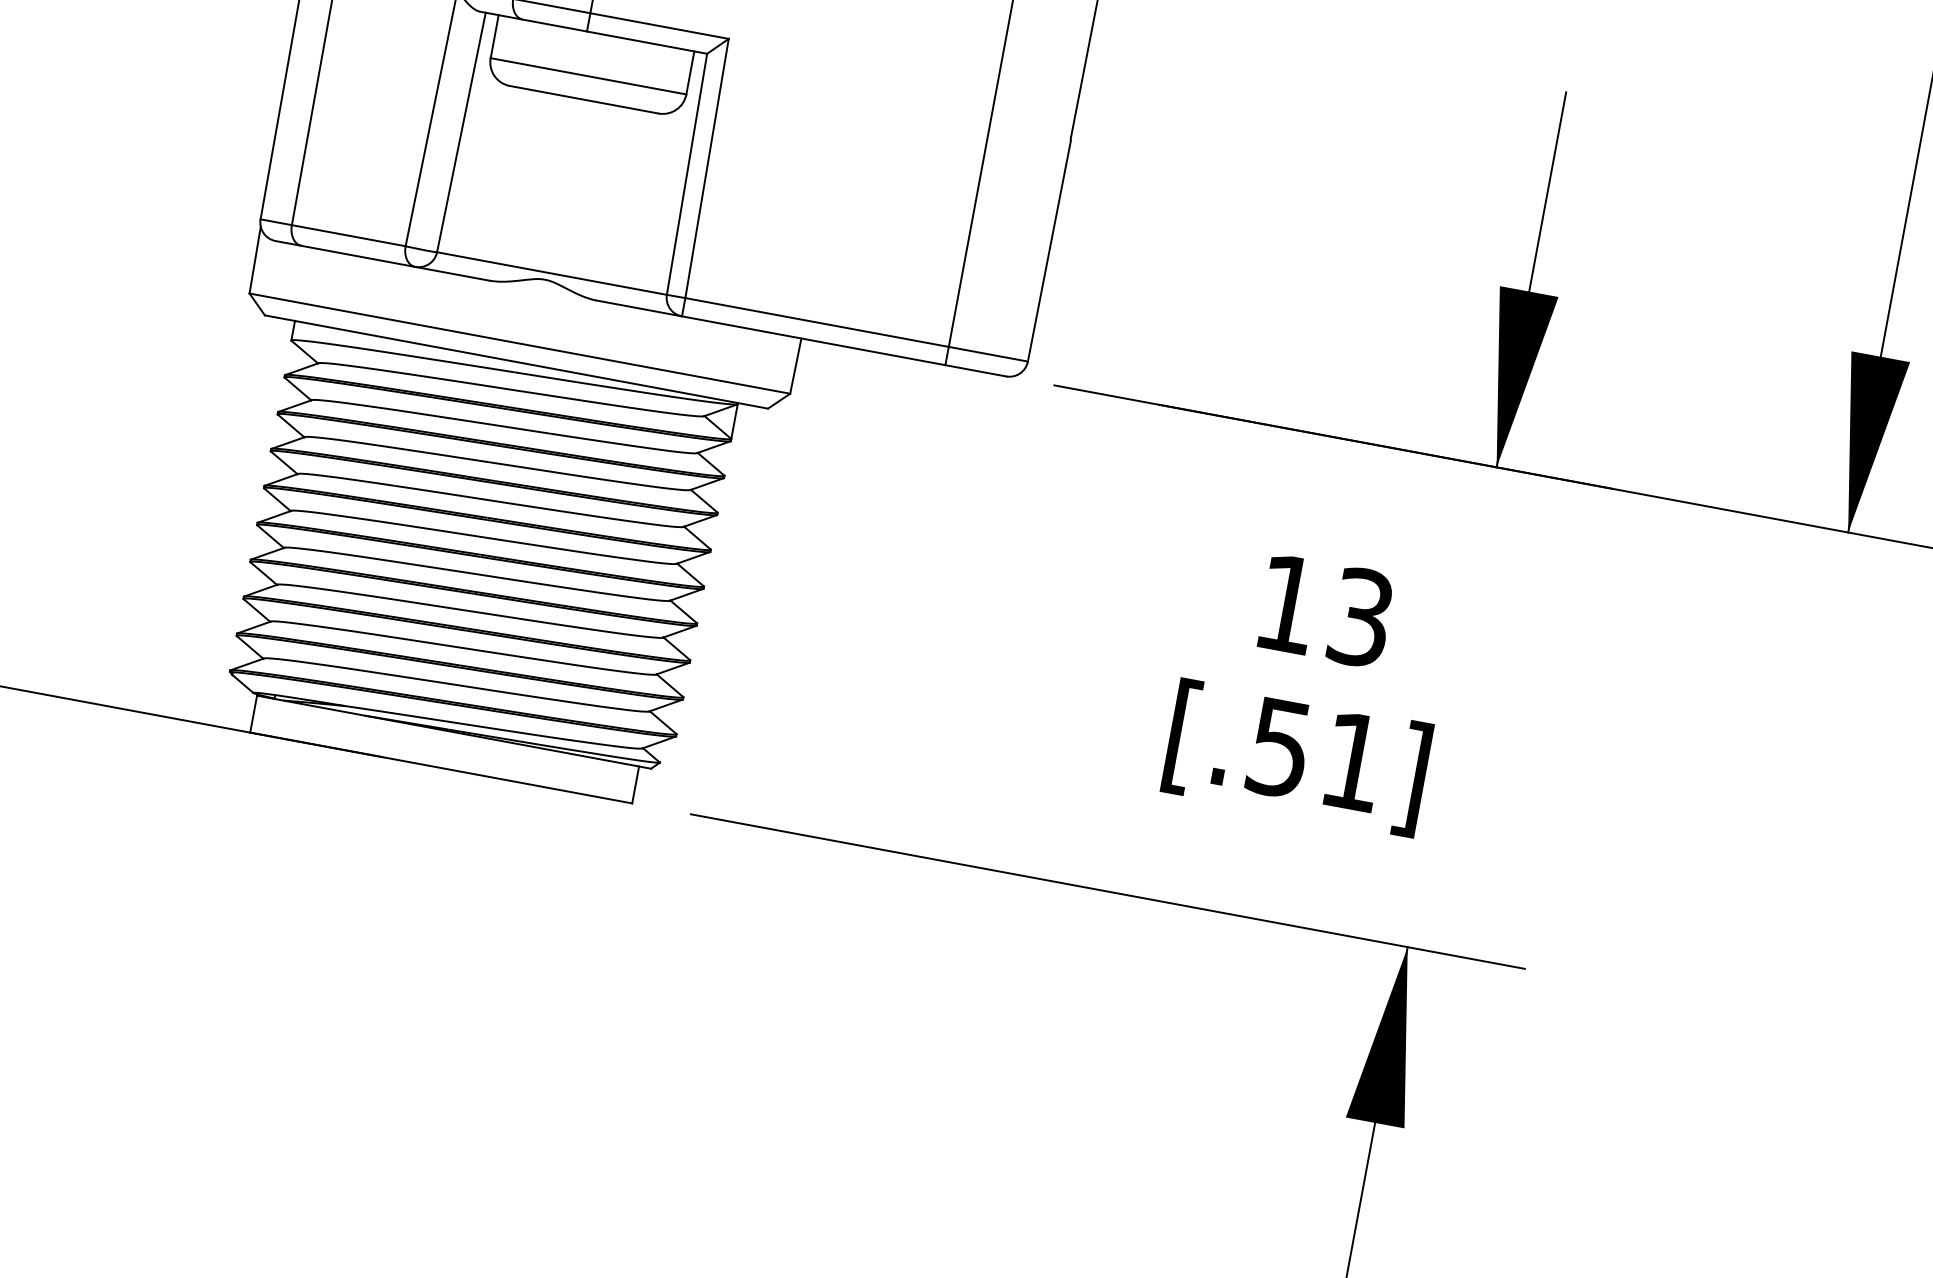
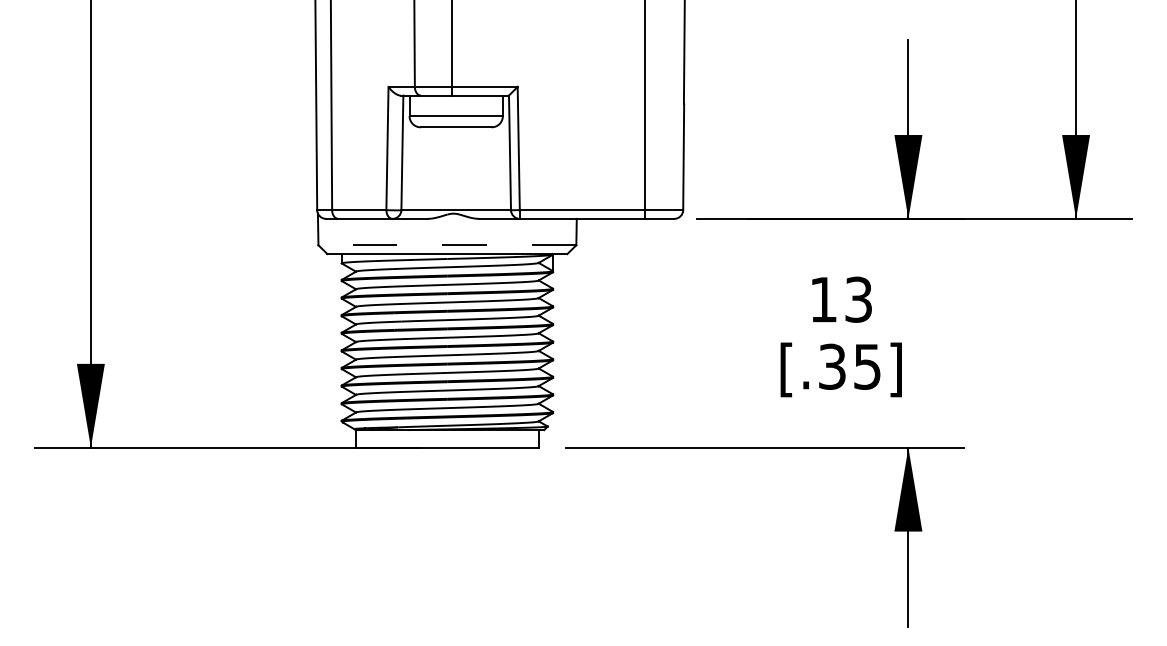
line: (520, 344) -> (447, 245), solid -> dashed
text: (1315, 753) -> (849, 366), [.51] -> [.35]

